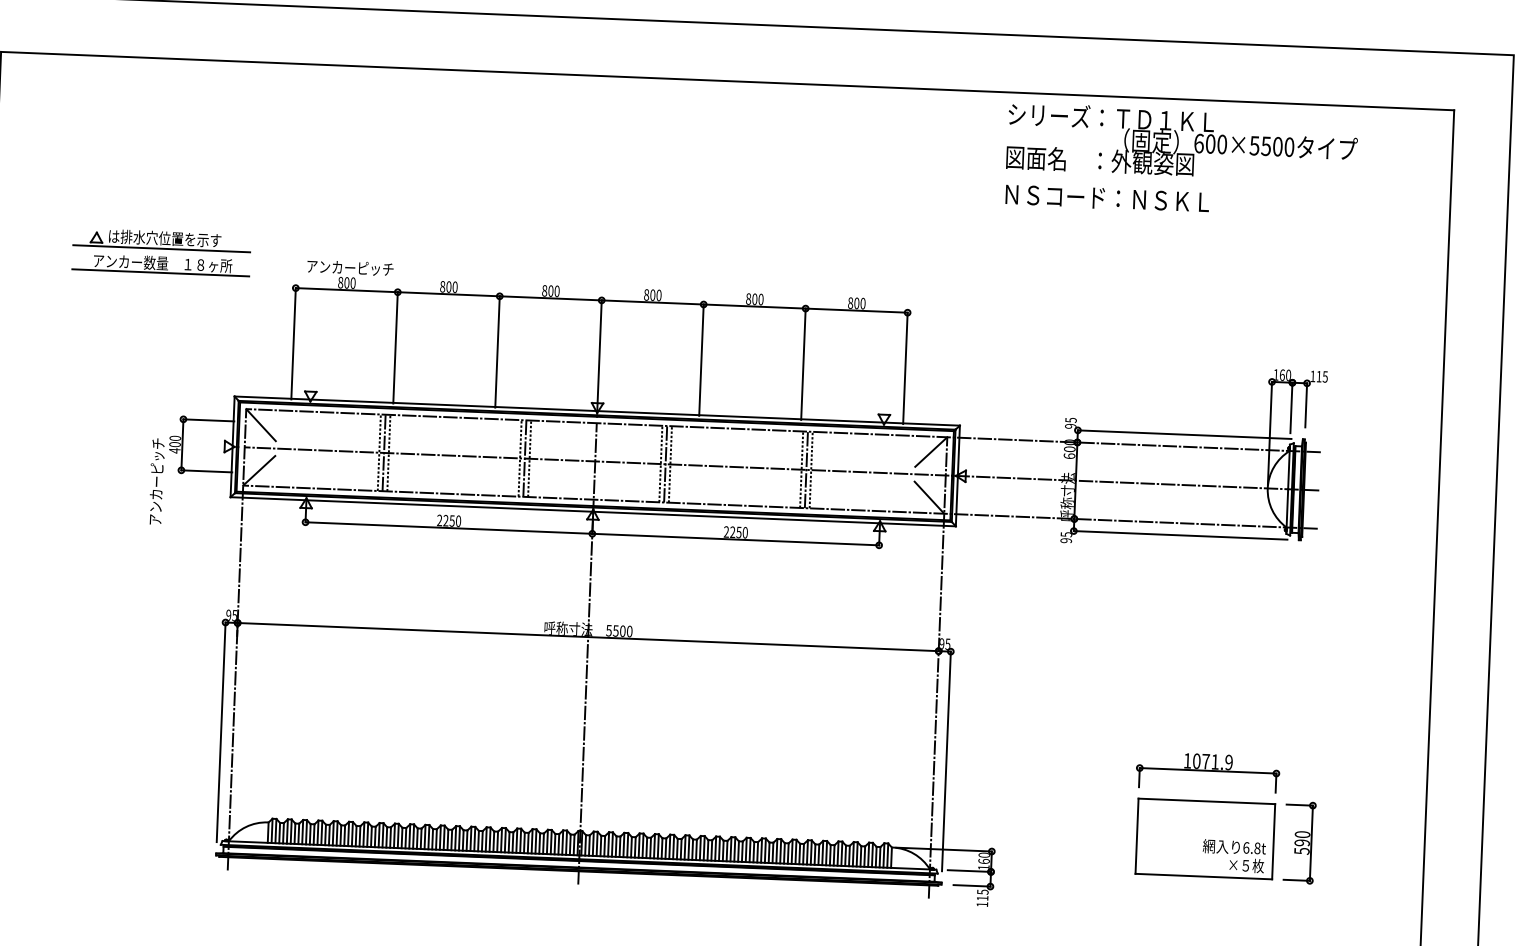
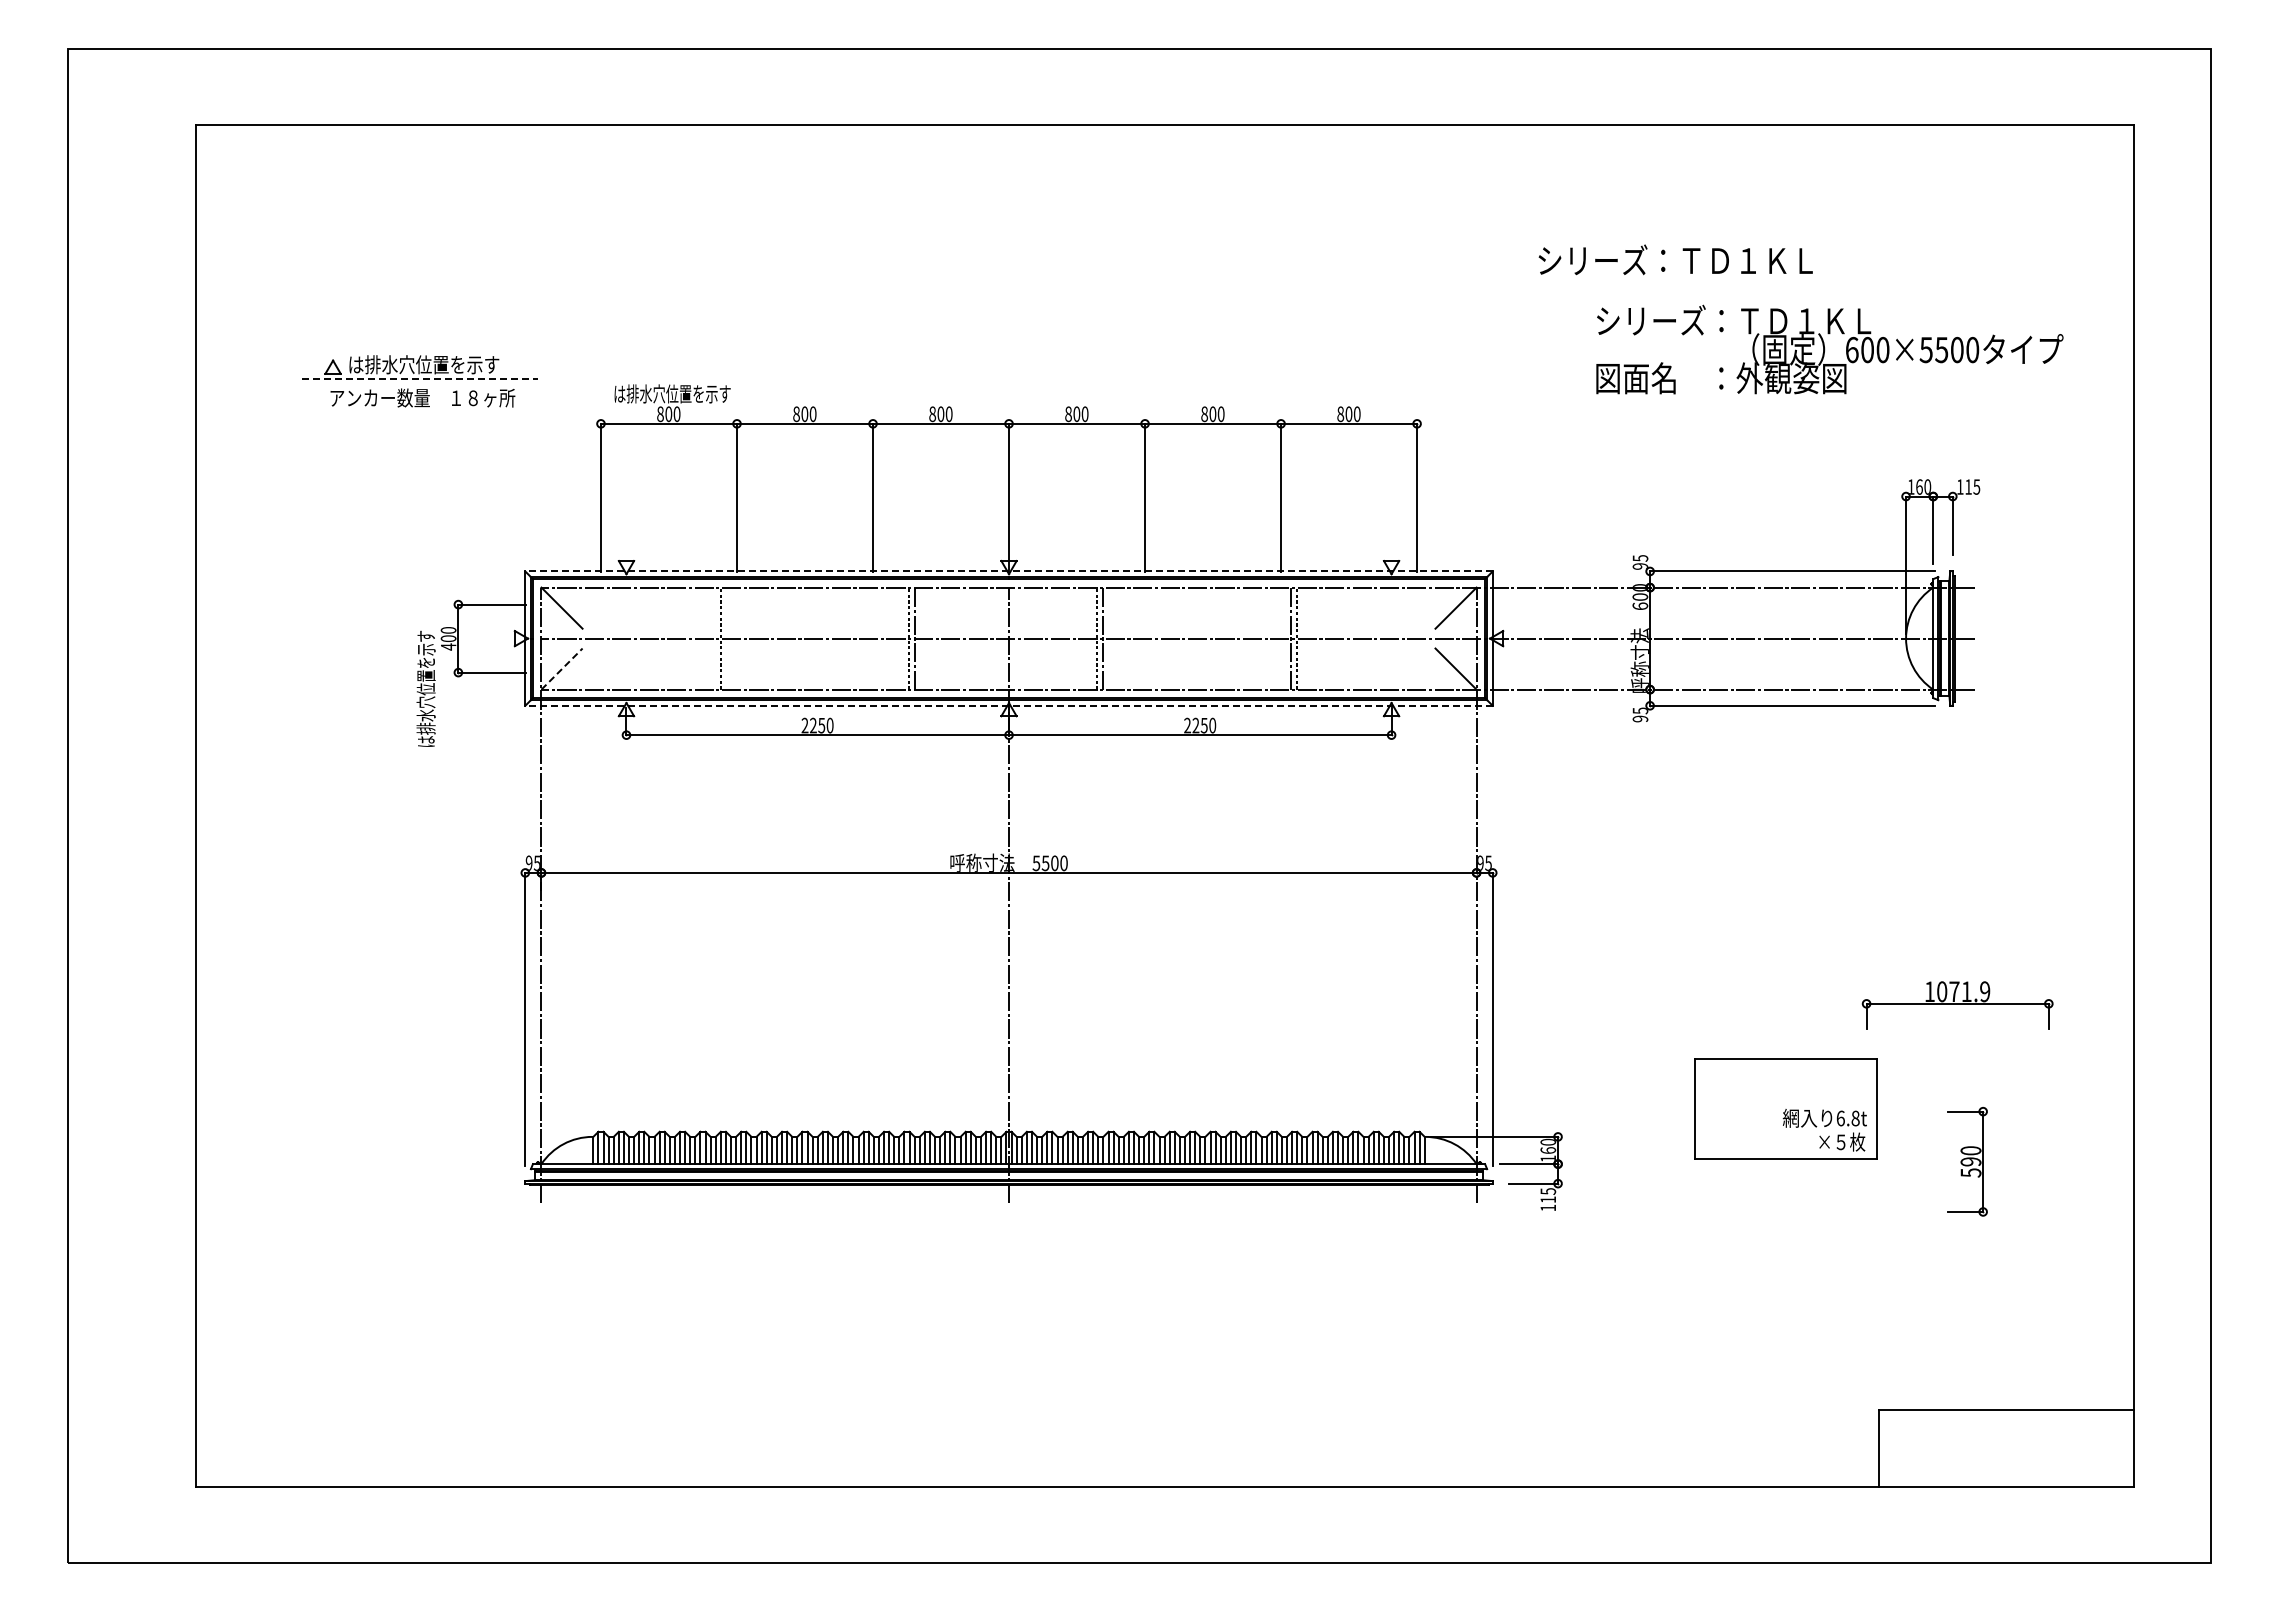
text: (1182, 142) -> (1829, 349), moved
text: (1085, 196) -> (1647, 259), ＮＳコード：ＮＳＫＬ -> シリーズ：ＴＤ１ＫＬ
line: (161, 248) -> (420, 378), solid -> dashed
text: (350, 267) -> (672, 393), アンカーピッチ -> は排水穴位置を示す
line: (160, 272) -> (420, 410), removed
line: (597, 411) -> (1009, 571), solid -> dashed
line: (384, 452) -> (727, 638), removed
line: (388, 453) -> (733, 638), removed
line: (529, 458) -> (921, 638), removed
line: (670, 464) -> (1109, 638), removed
line: (801, 469) -> (1284, 638), removed
line: (259, 470) -> (562, 668), solid -> dashed
text: (156, 481) -> (425, 688), アンカーピッチ -> は排水穴位置を示す
line: (593, 511) -> (1009, 705), solid -> dashed
part: (1207, 772) -> (1957, 1005), moved
part: (1205, 838) -> (1785, 1108), moved
part: (1299, 842) -> (1967, 1161), moved

